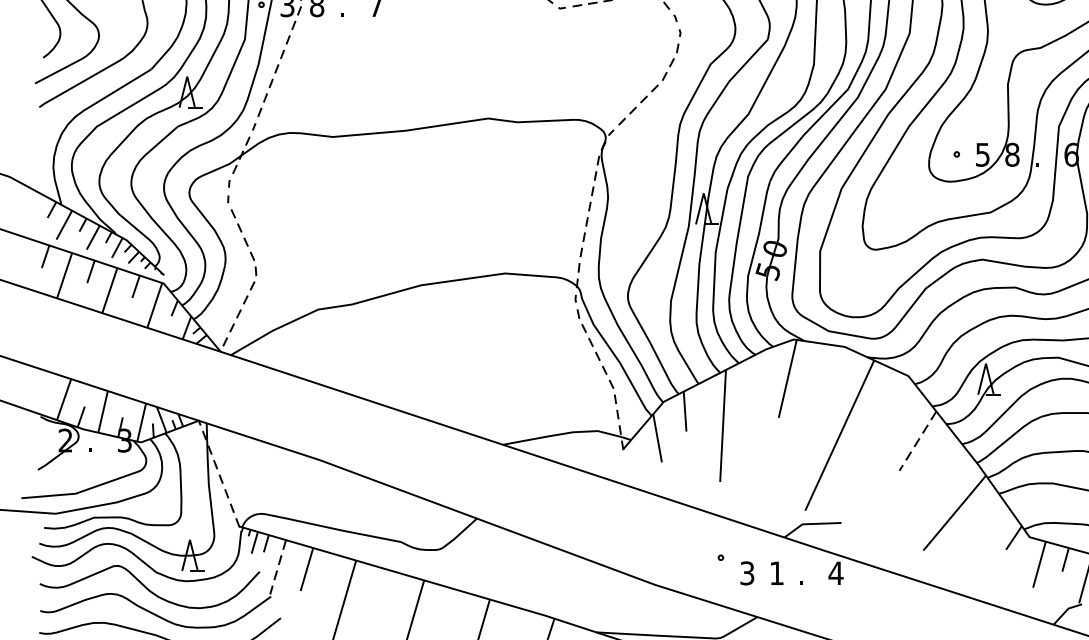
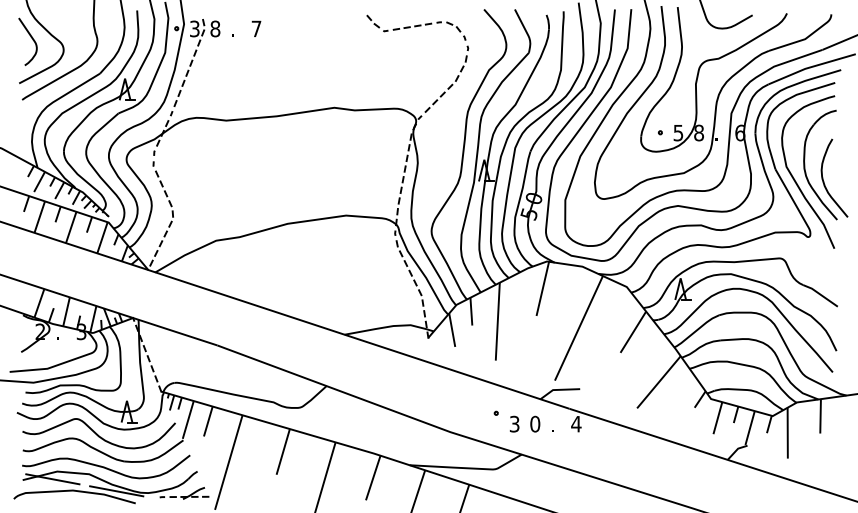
line: (918, 441) -> (633, 332), dashed -> solid
line: (278, 566) -> (188, 419), dashed -> solid
text: (777, 572) -> (535, 423), 1 -> 0

